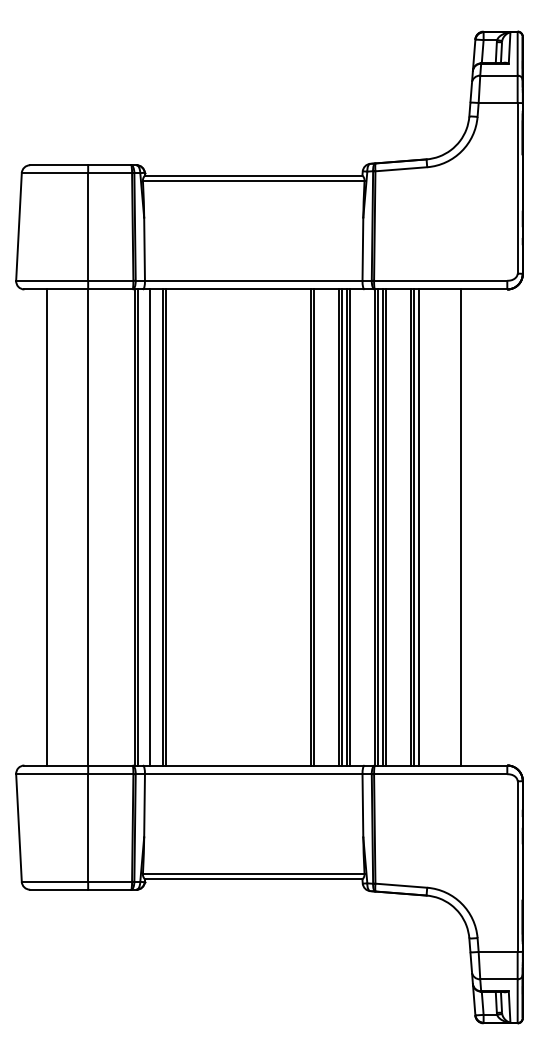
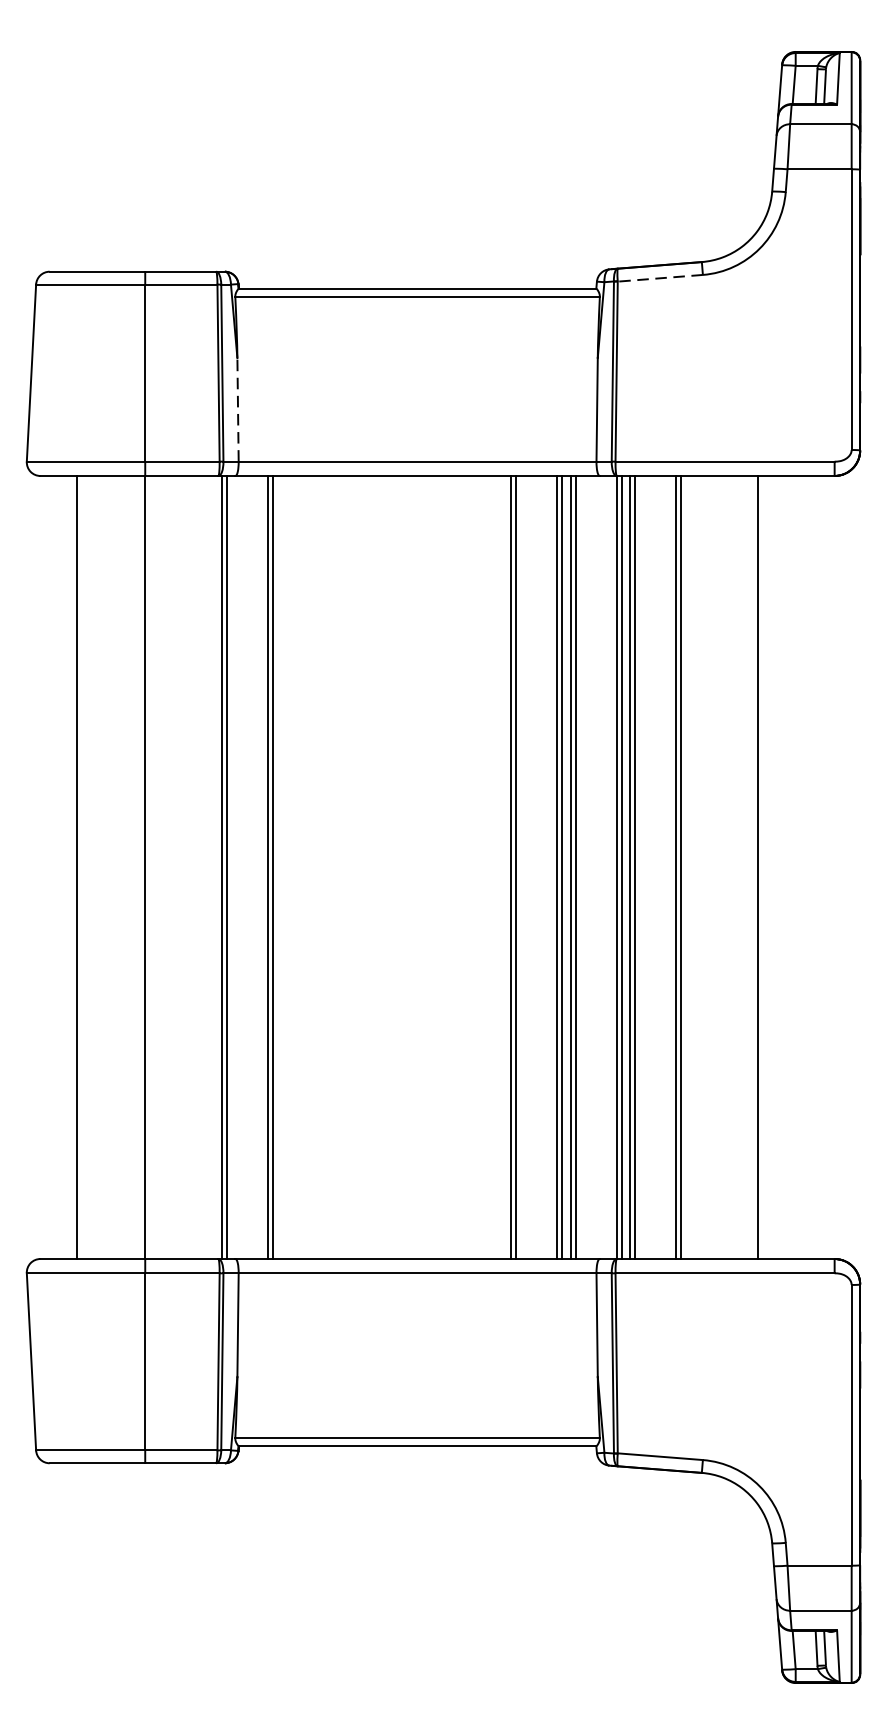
line: (401, 169) -> (660, 278), solid -> dashed
line: (144, 248) -> (237, 408), solid -> dashed
line: (150, 527) -> (247, 867), removed
line: (419, 527) -> (690, 867), removed

